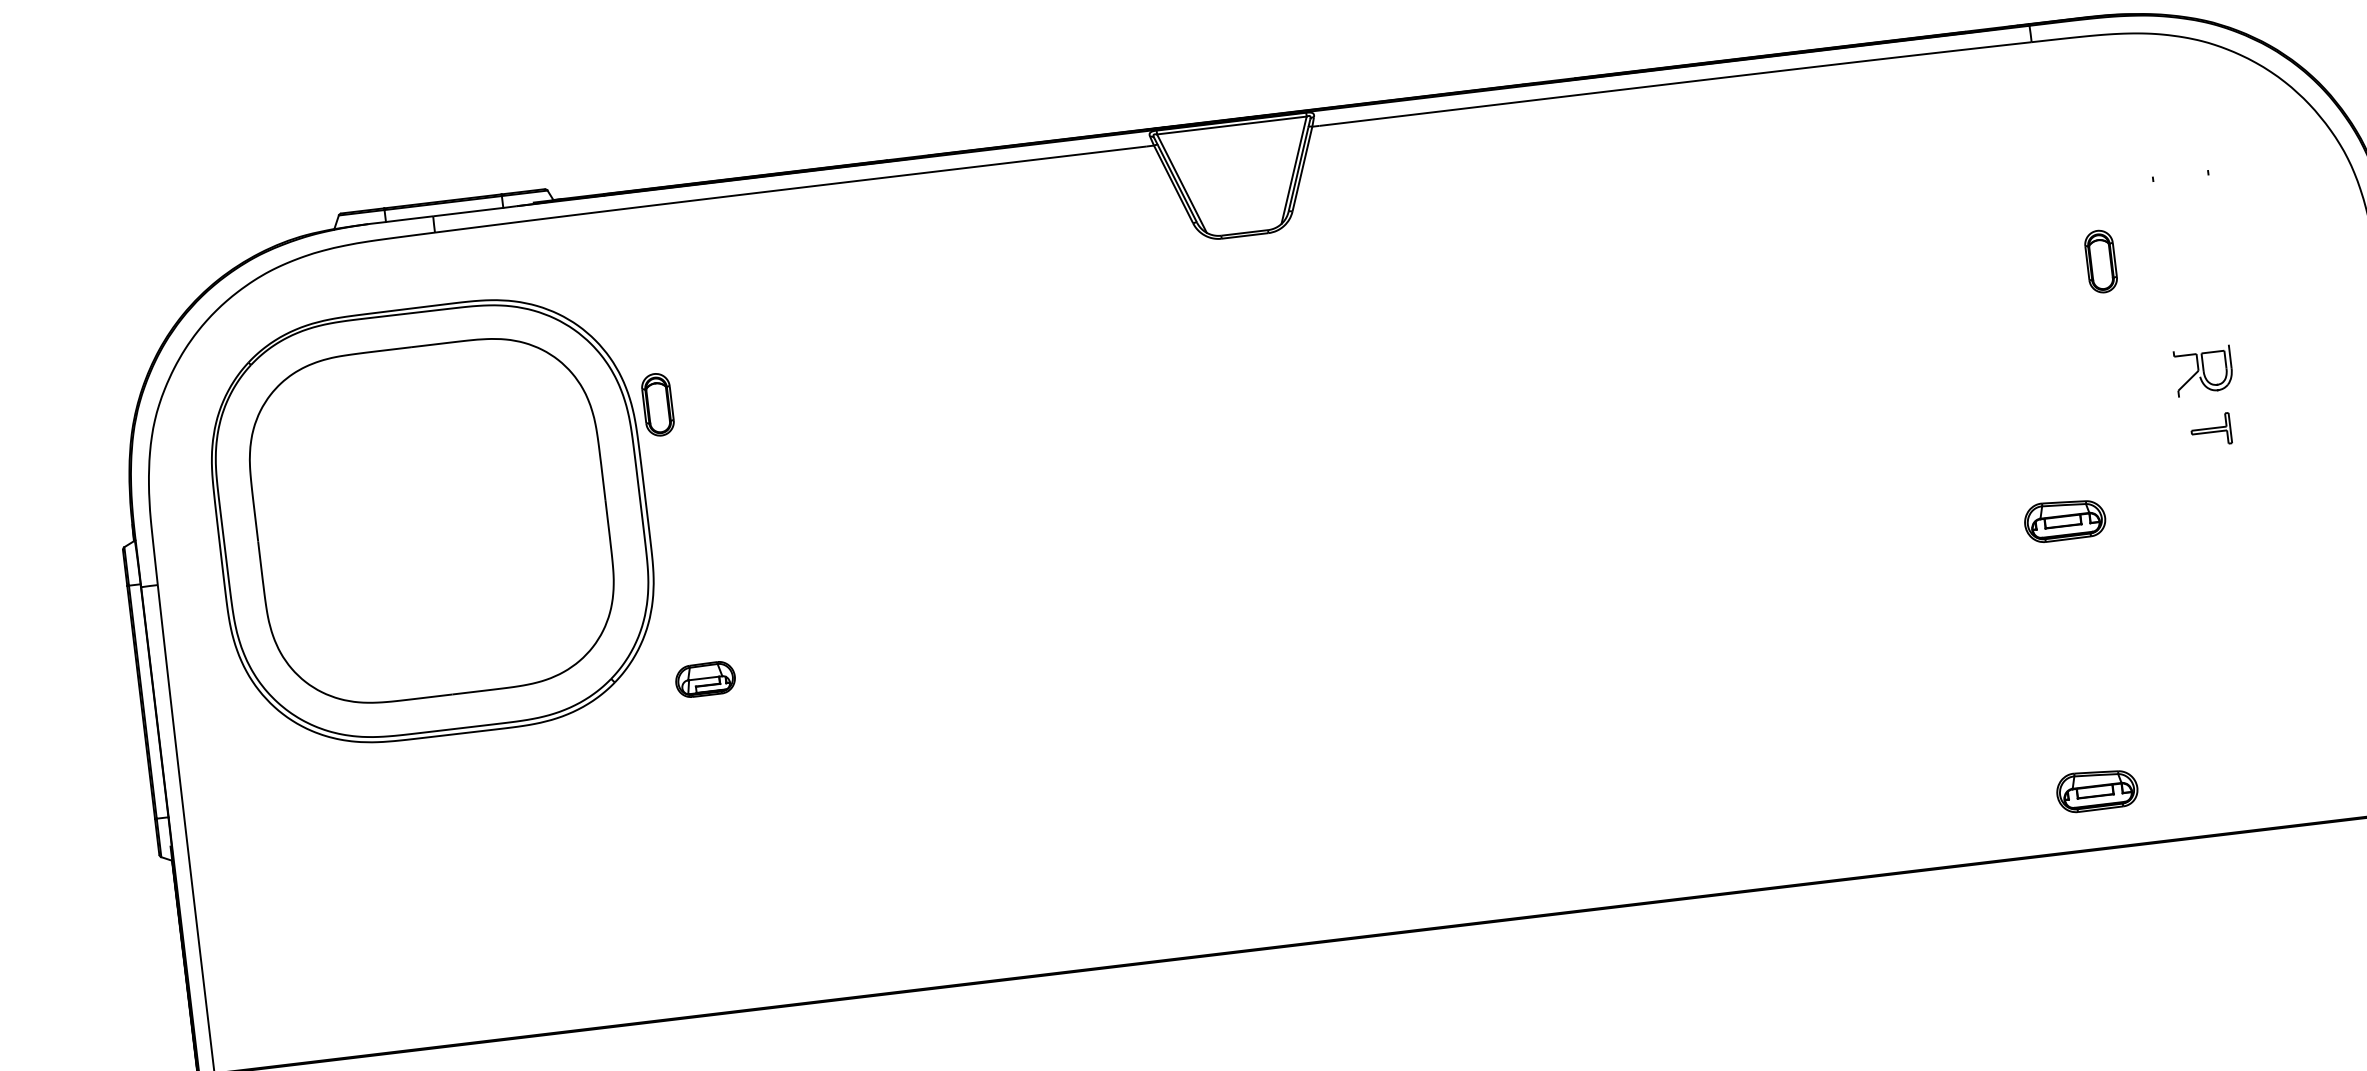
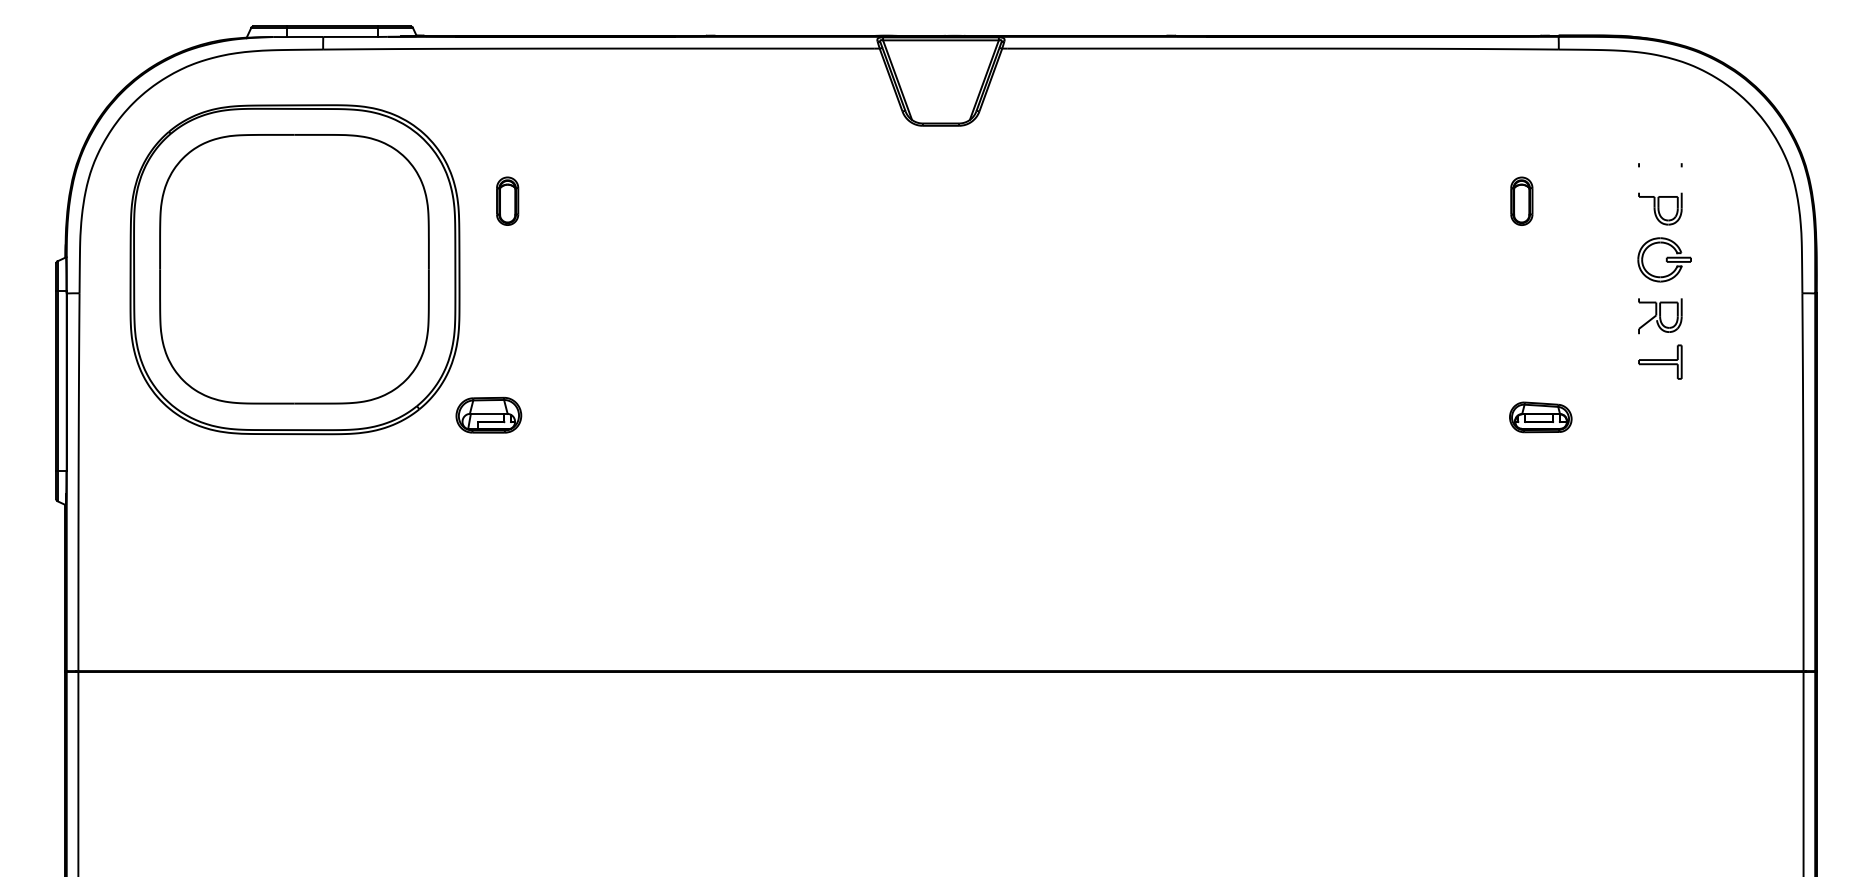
part: (2187, 231) -> (1660, 208), added
part: (2100, 260) -> (1521, 200), moved
part: (2200, 297) -> (1664, 259), added
part: (657, 403) -> (507, 200), moved
part: (2211, 429) -> (1660, 361), size x1.43
part: (704, 678) -> (488, 414), size x1.43
part: (2096, 790) -> (1540, 626), removed

